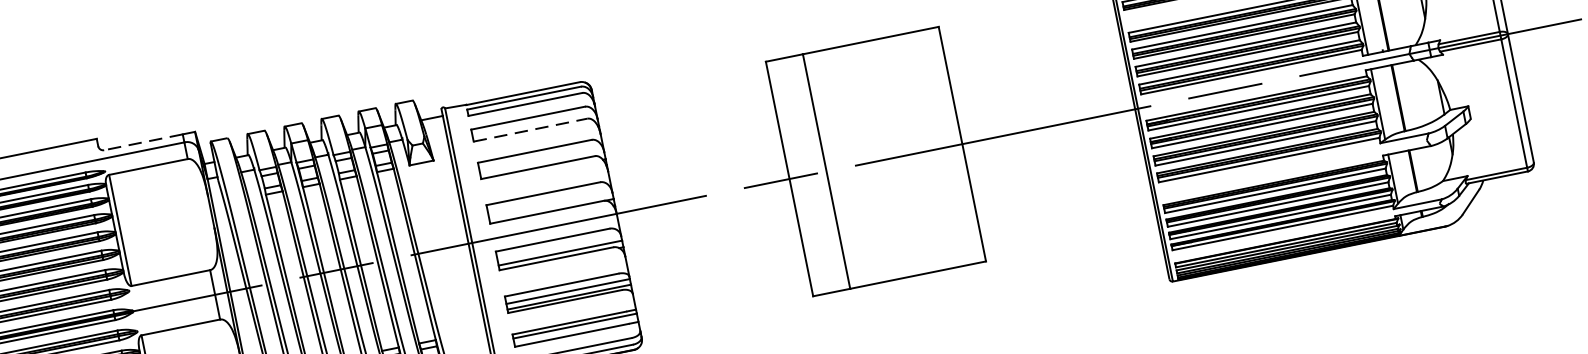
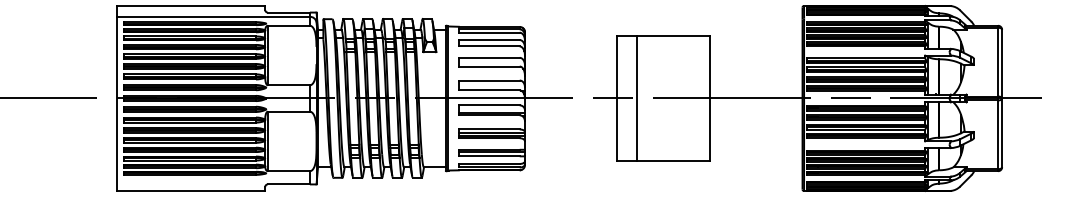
line: (530, 130) -> (489, 46), dashed -> solid
line: (142, 142) -> (288, 12), dashed -> solid

